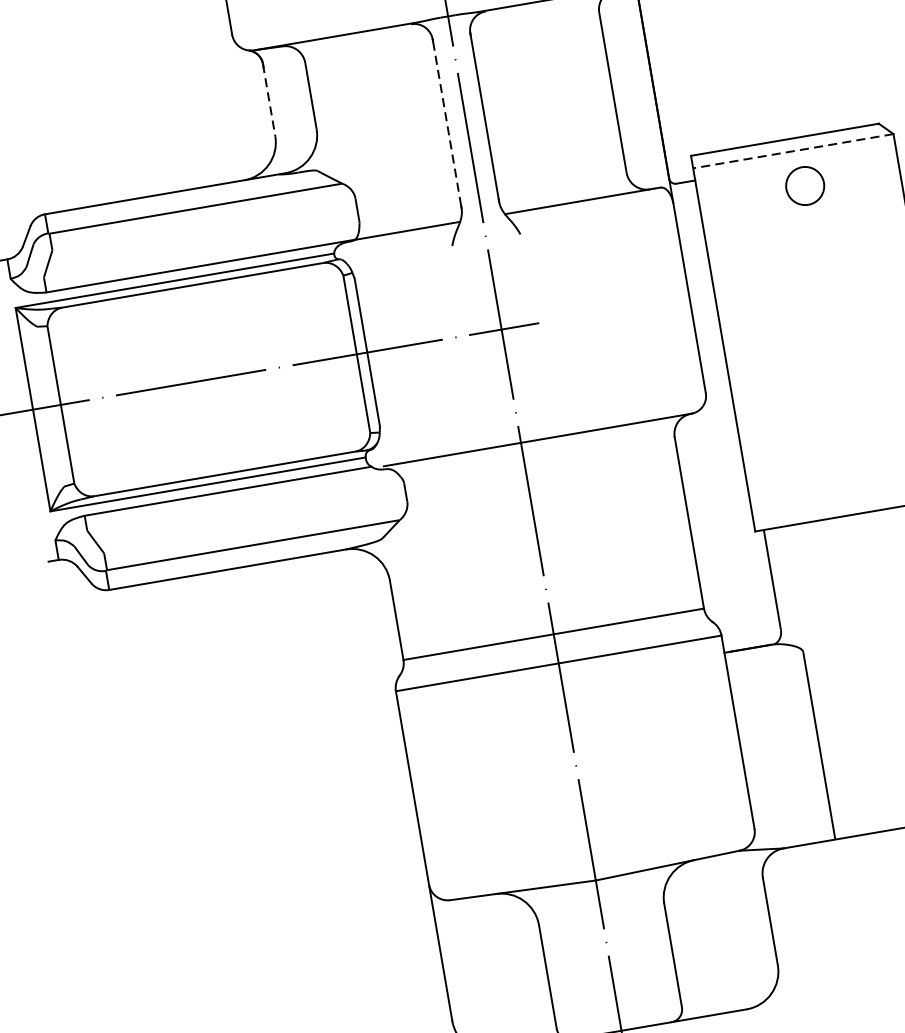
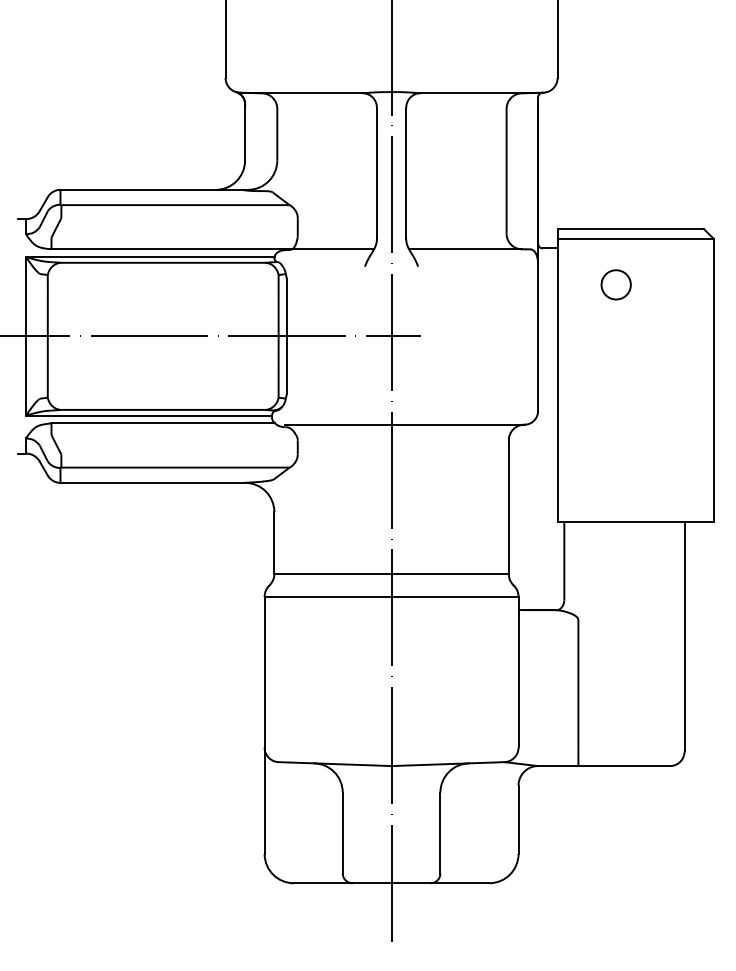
line: (269, 100) -> (245, 132), dashed -> solid
line: (446, 122) -> (376, 172), dashed -> solid
line: (792, 150) -> (635, 238), dashed -> solid
circle: (804, 185) -> (615, 284), moved

